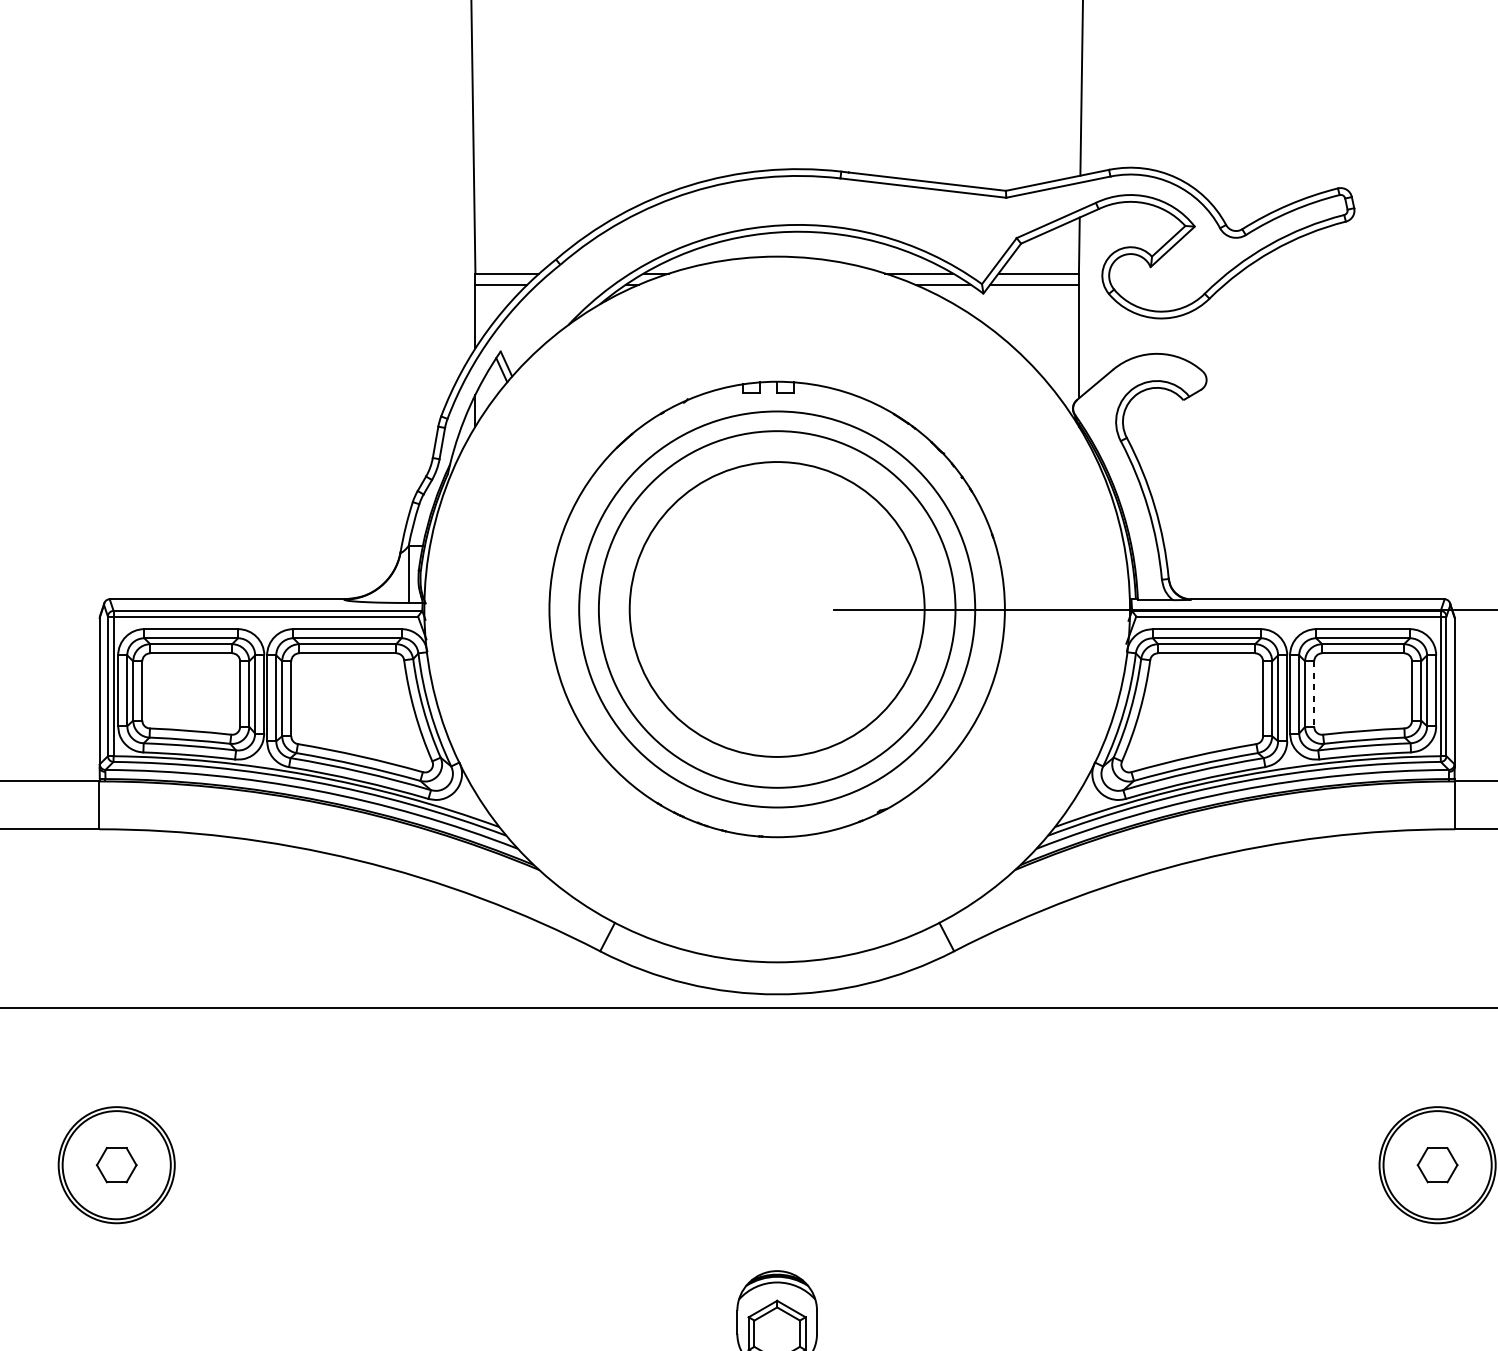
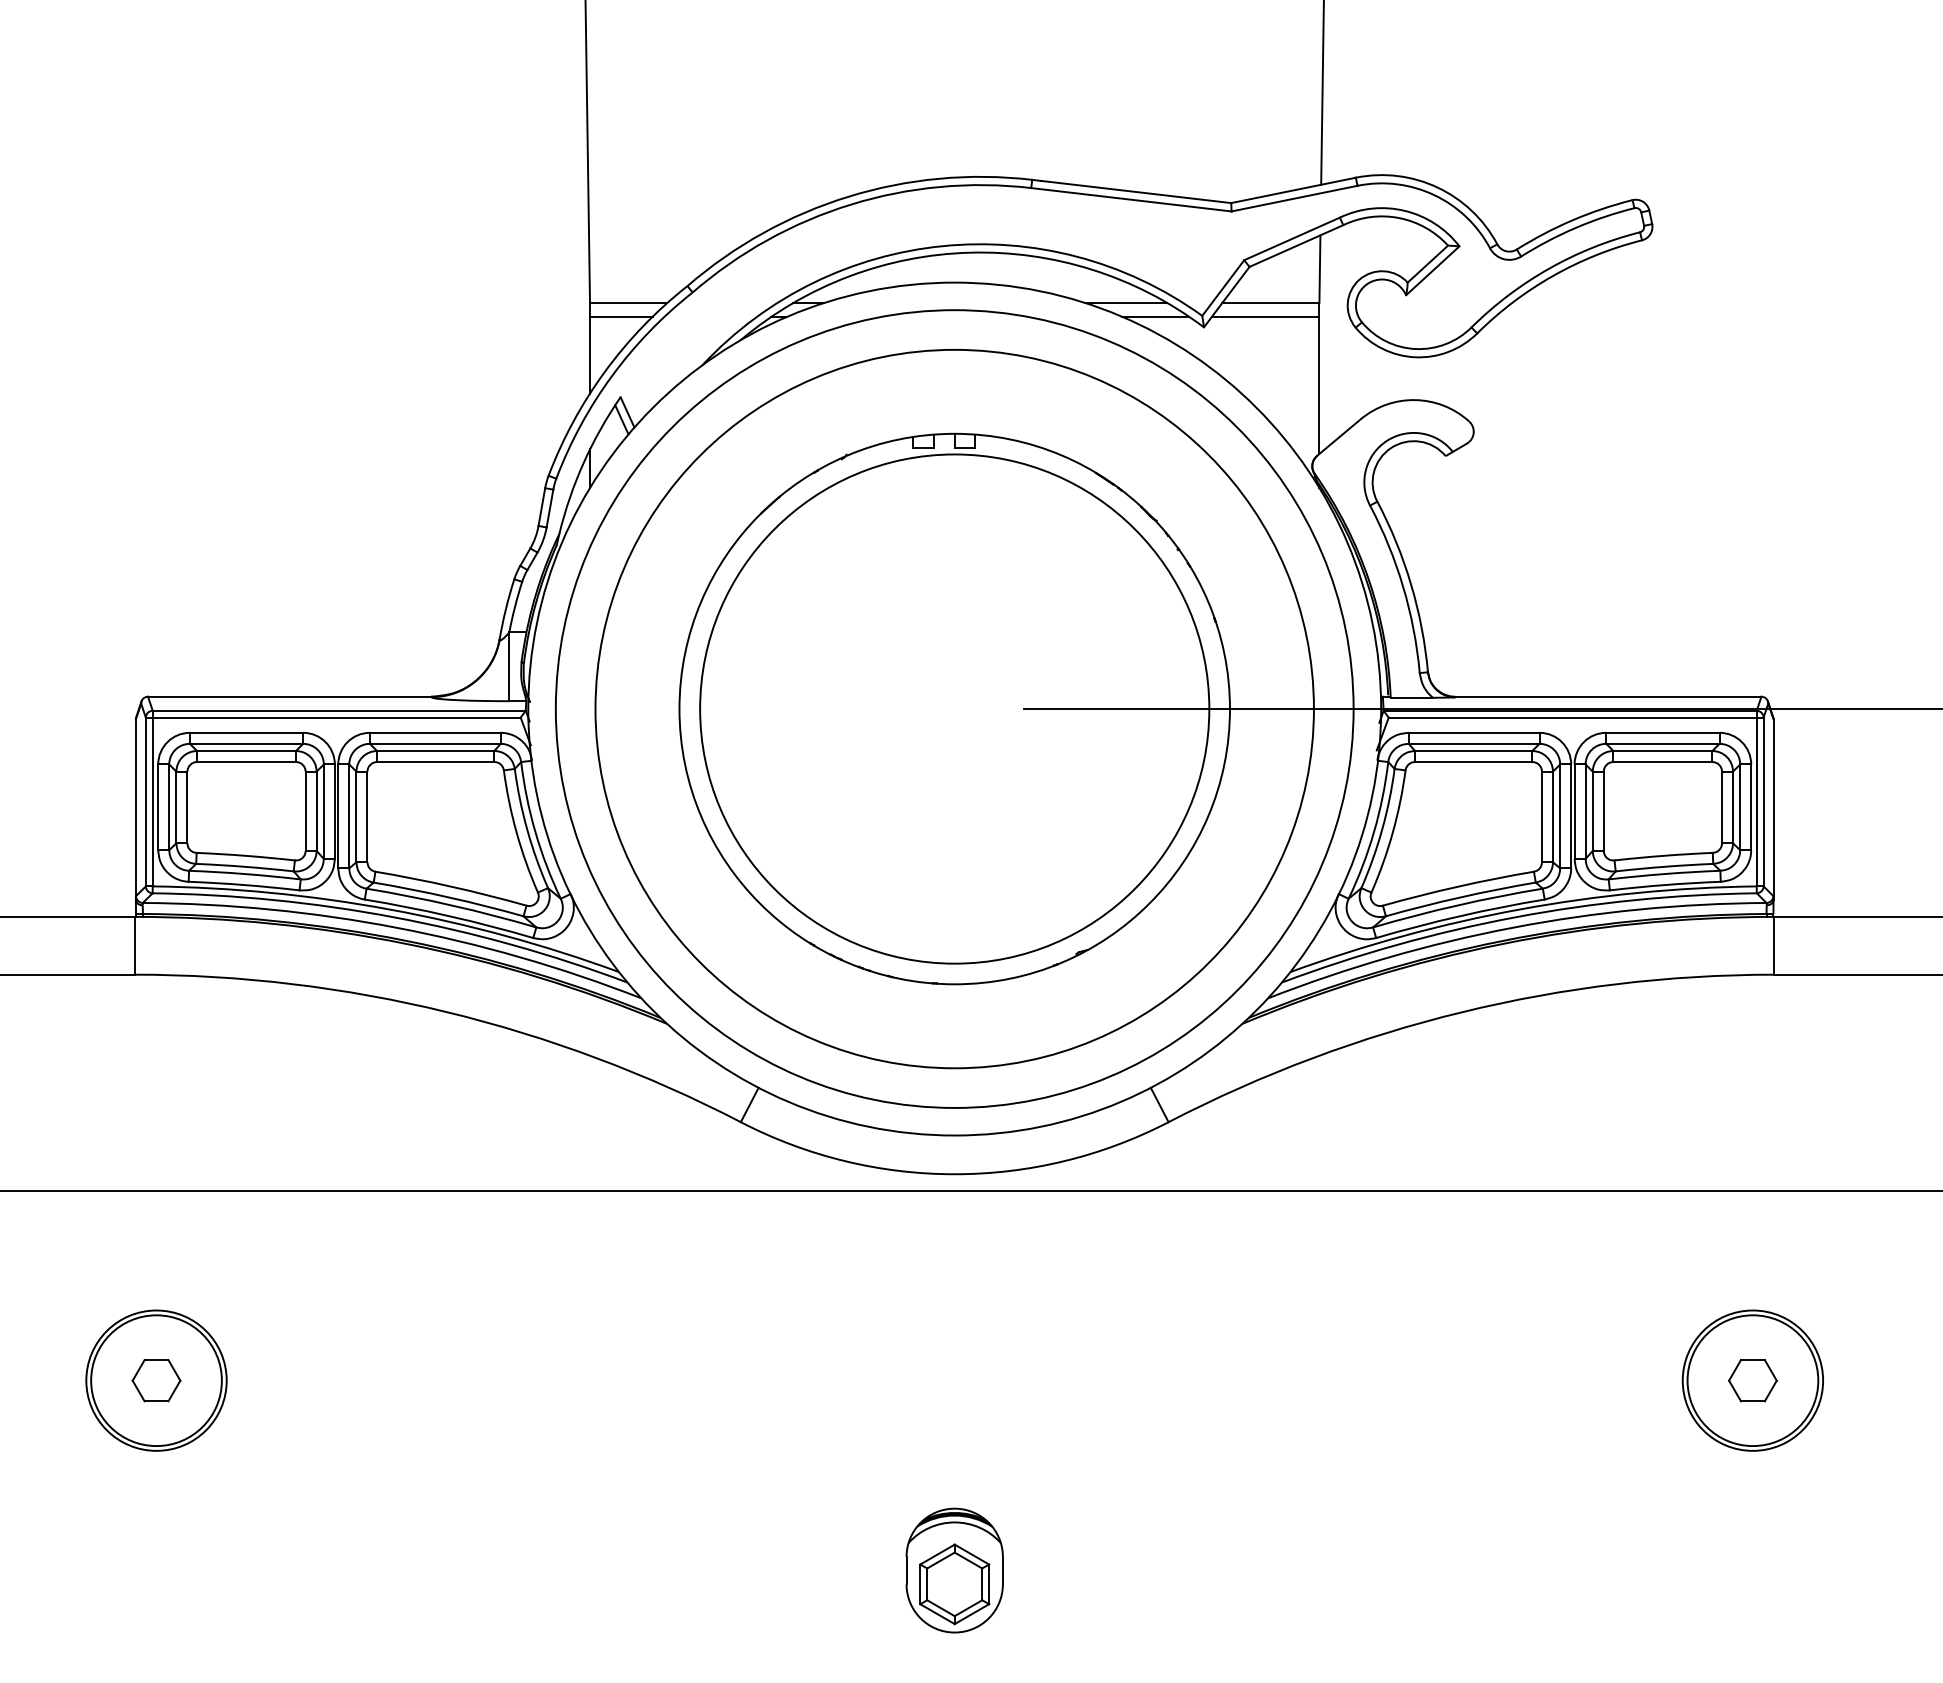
circle: (776, 609) -> (954, 708), size x1.43
circle: (776, 609) -> (954, 708), size x1.67
circle: (776, 609) -> (954, 708), size x1.67
line: (1313, 694) -> (1603, 811), dashed -> solid

